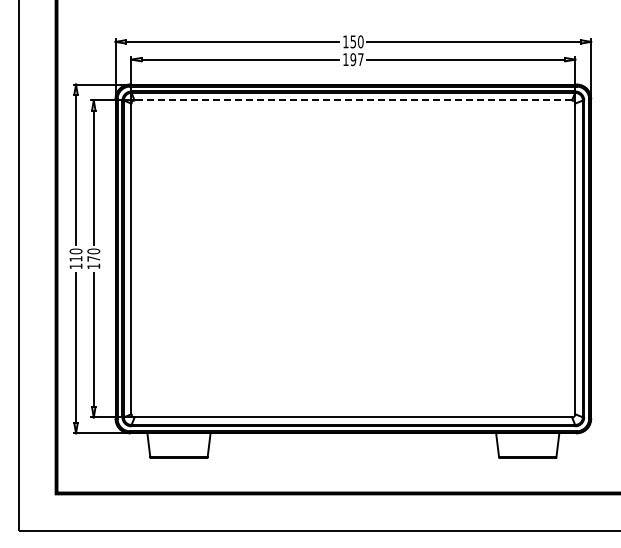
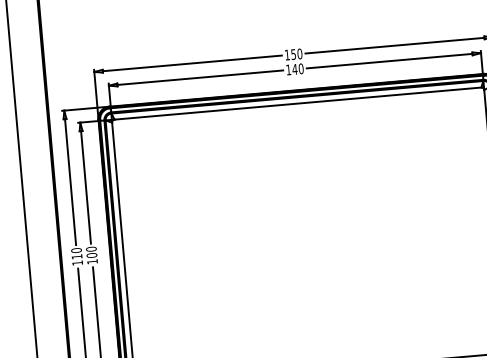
text: (356, 59) -> (297, 69), 197 -> 140
line: (353, 100) -> (298, 103), dashed -> solid
text: (93, 258) -> (91, 255), 170 -> 100

